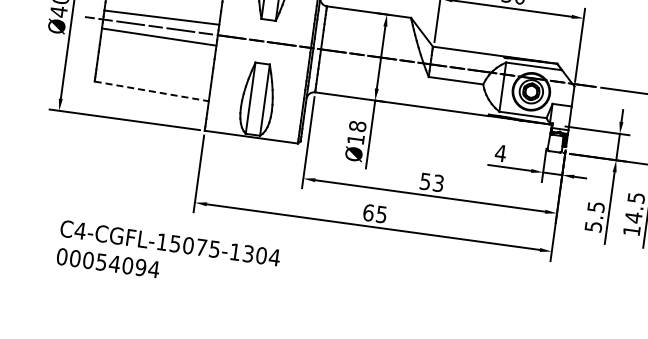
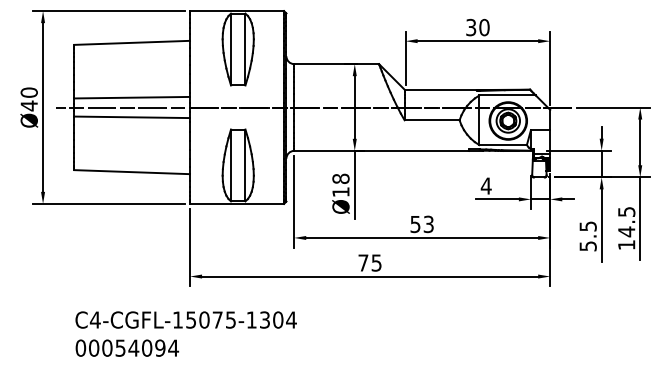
line: (152, 91) -> (132, 172), dashed -> solid
text: (368, 212) -> (363, 262), 65 -> 75
text: (167, 256) -> (185, 333), moved

